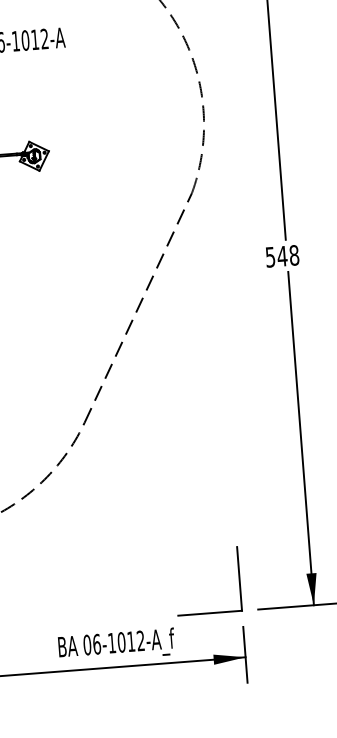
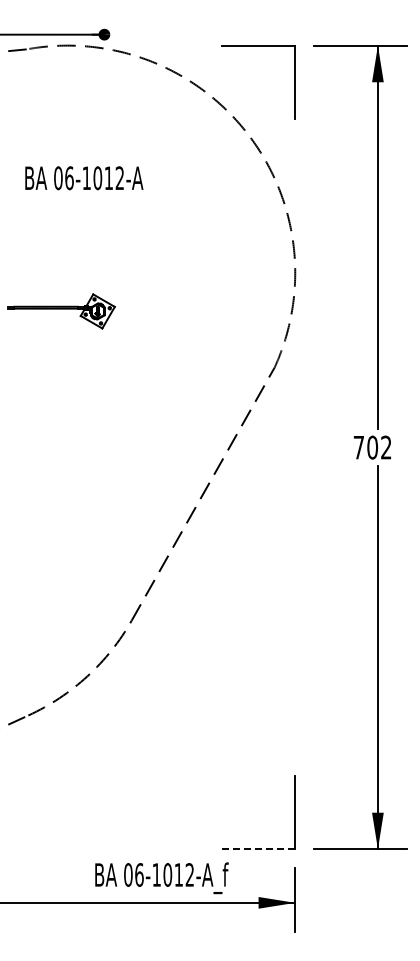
text: (282, 256) -> (372, 447), 548 -> 702
line: (210, 613) -> (258, 849), solid -> dashed
text: (116, 645) -> (161, 878), moved

